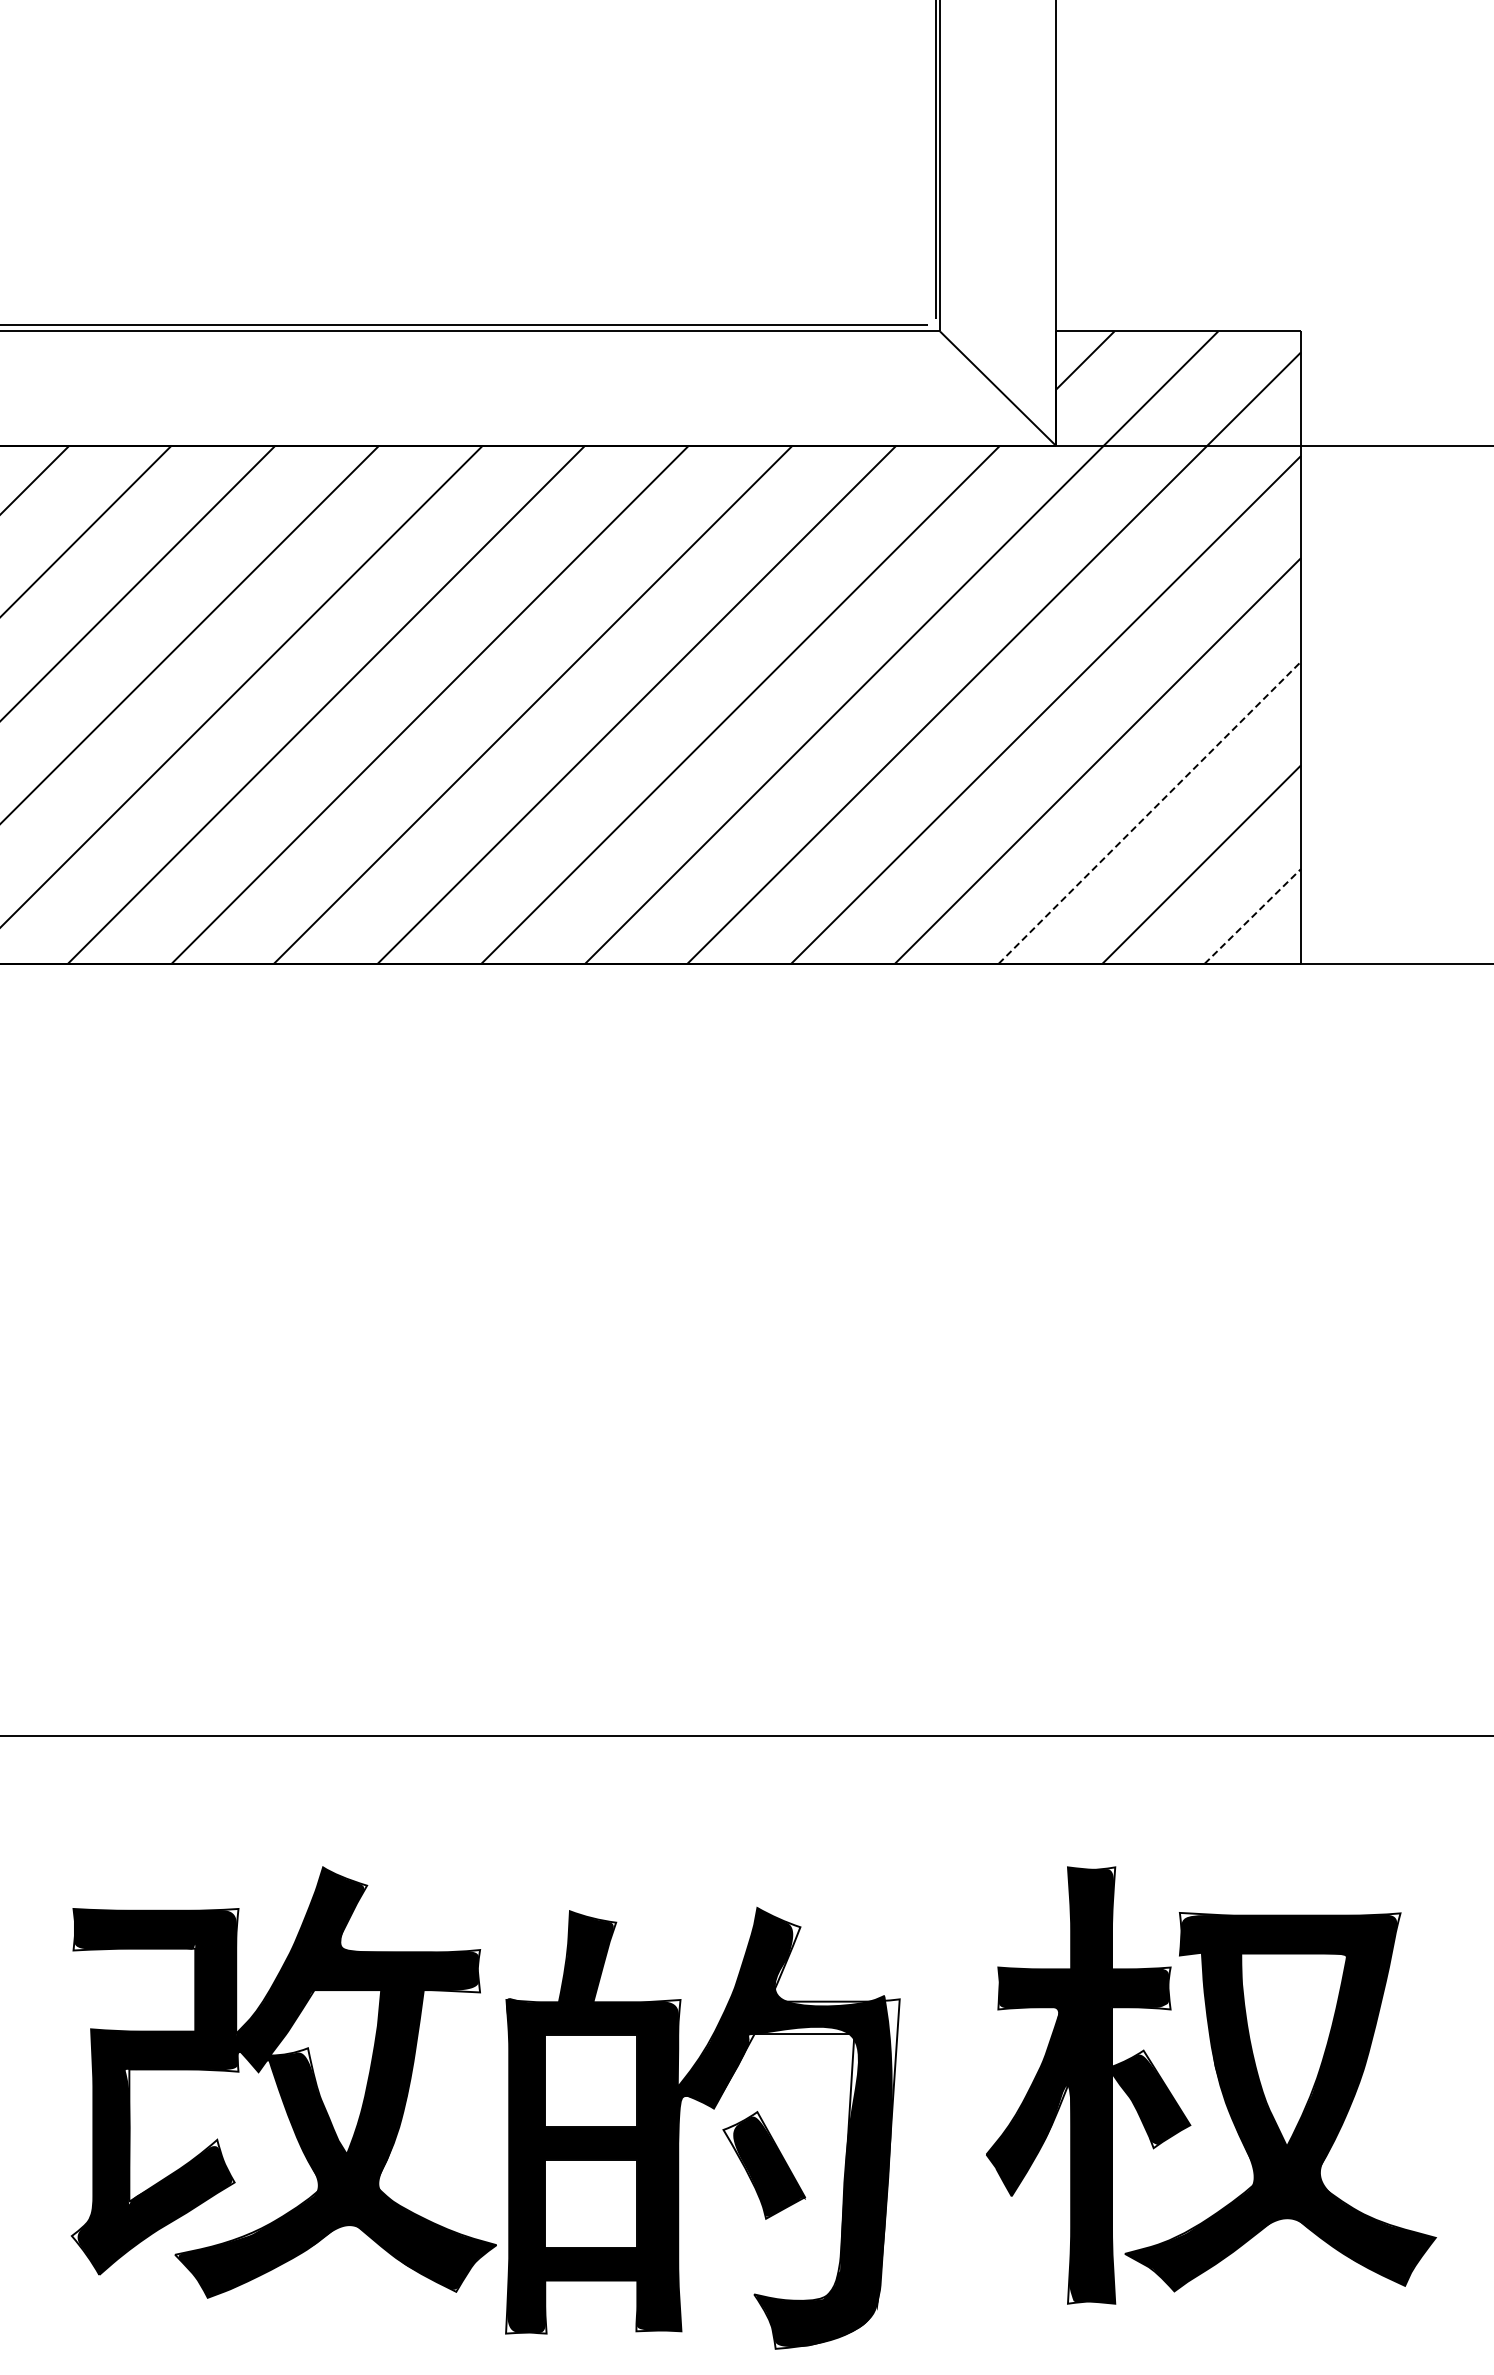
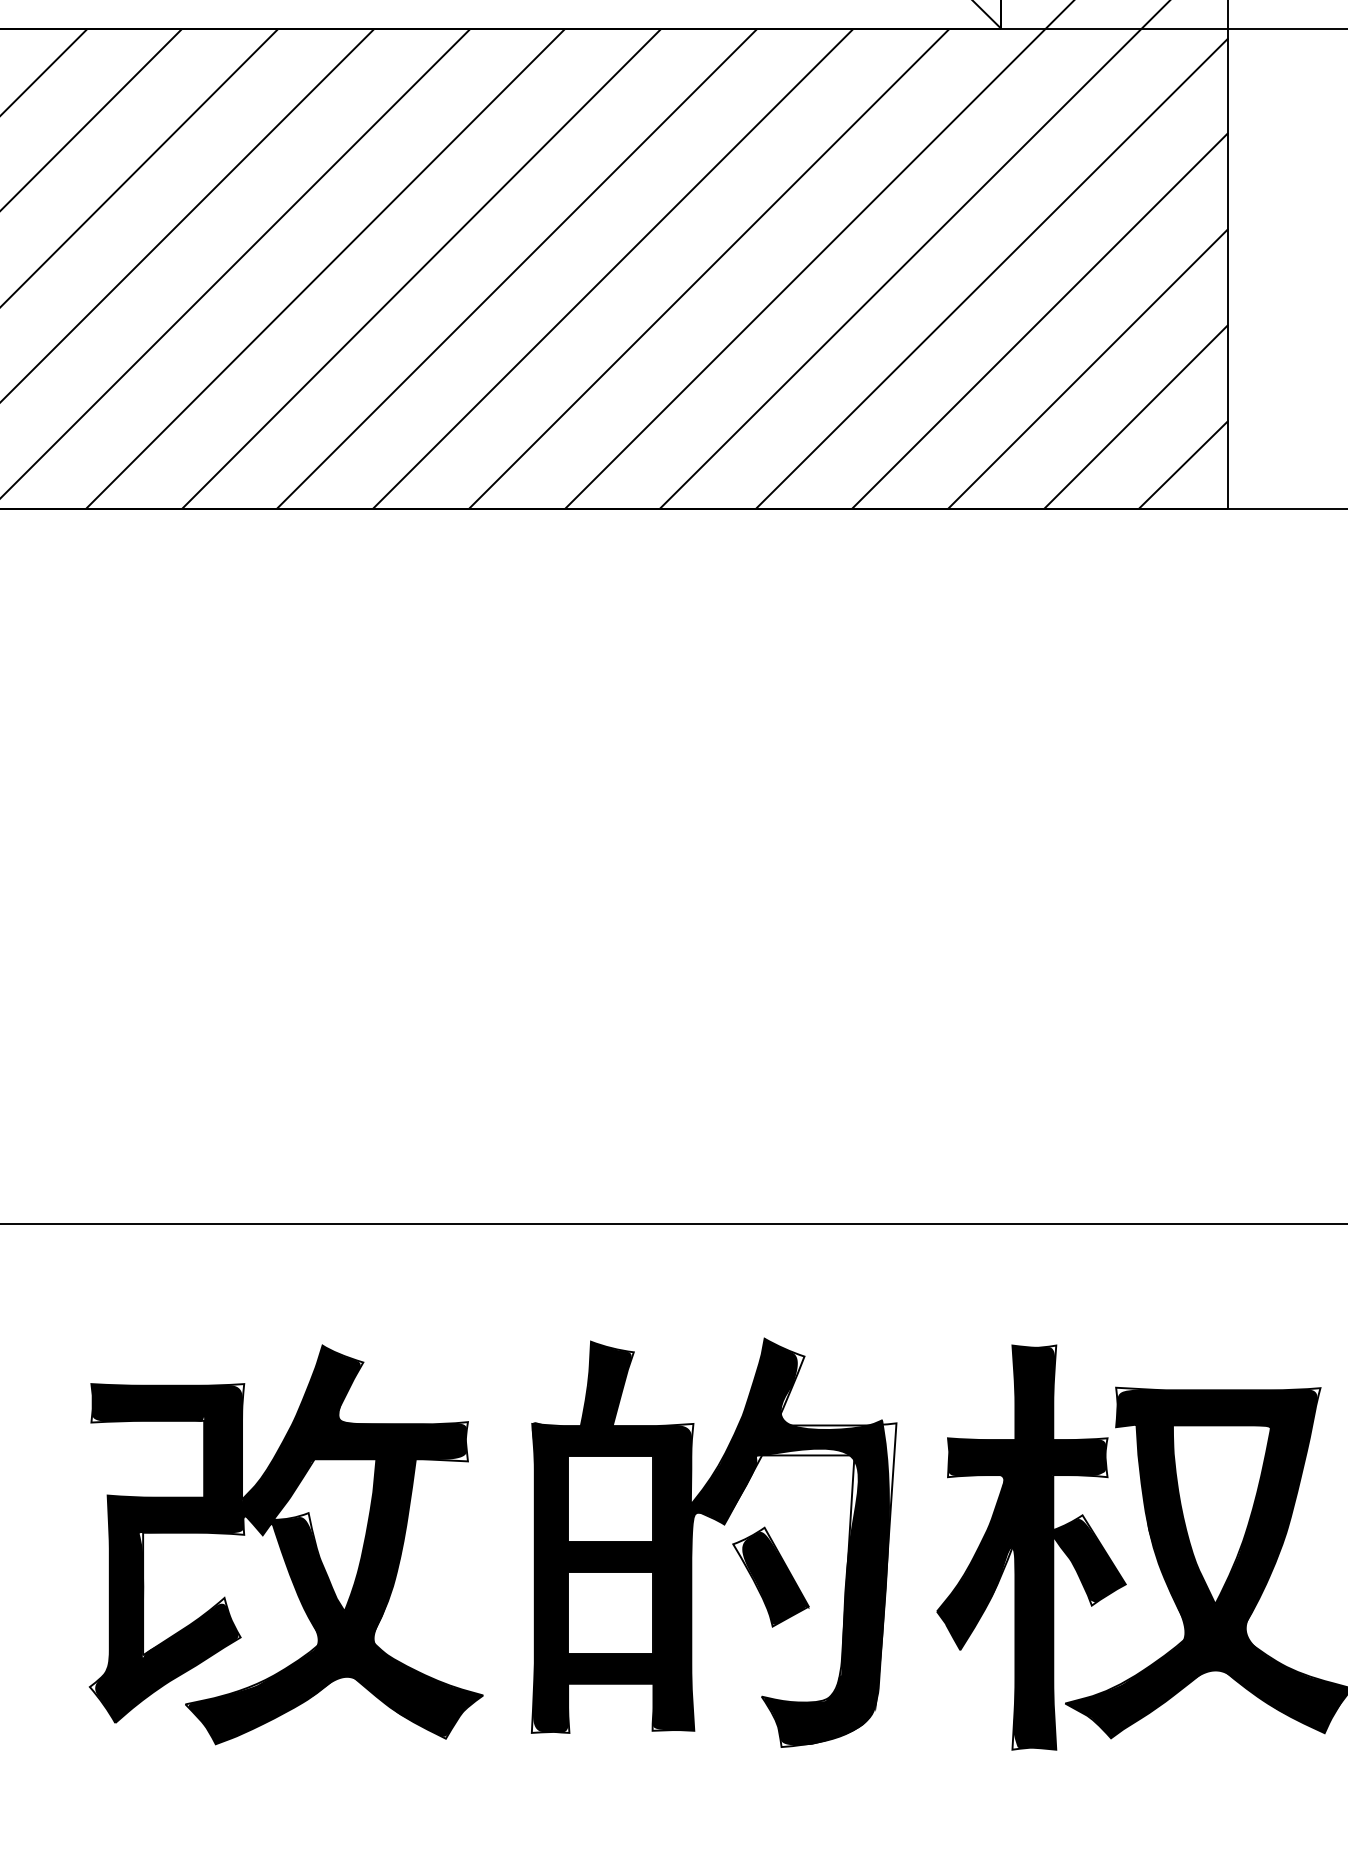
line: (1149, 812) -> (1087, 368), dashed -> solid
line: (1252, 916) -> (1183, 464), dashed -> solid
part: (722, 2129) -> (732, 1543), moved

